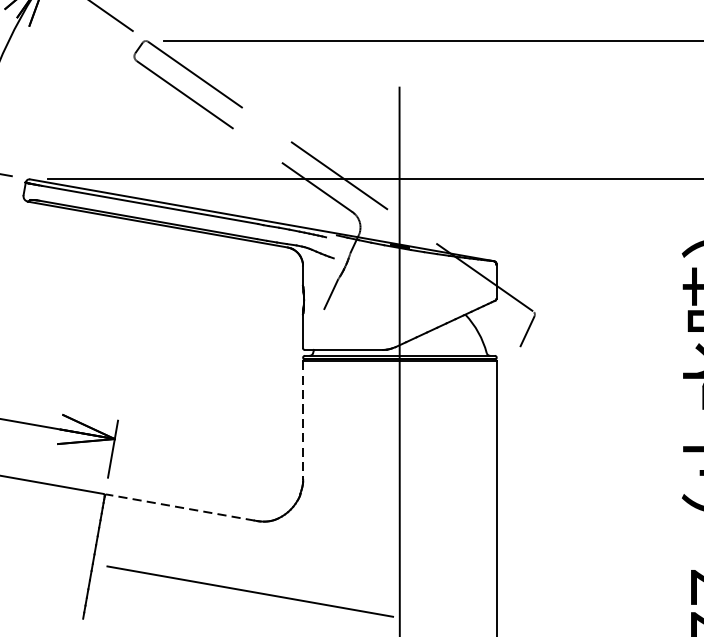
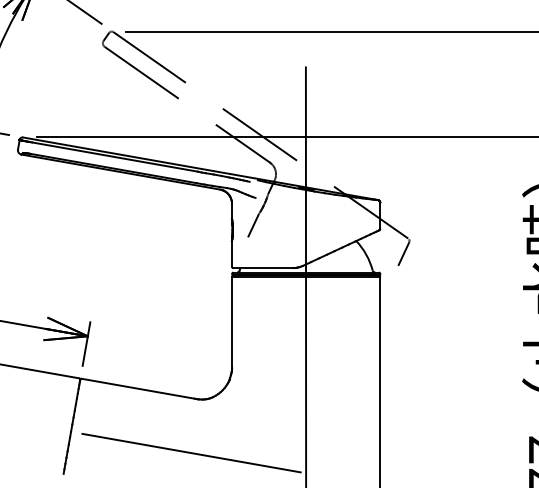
line: (303, 421) -> (232, 322), dashed -> solid
line: (179, 507) -> (137, 388), dashed -> solid

